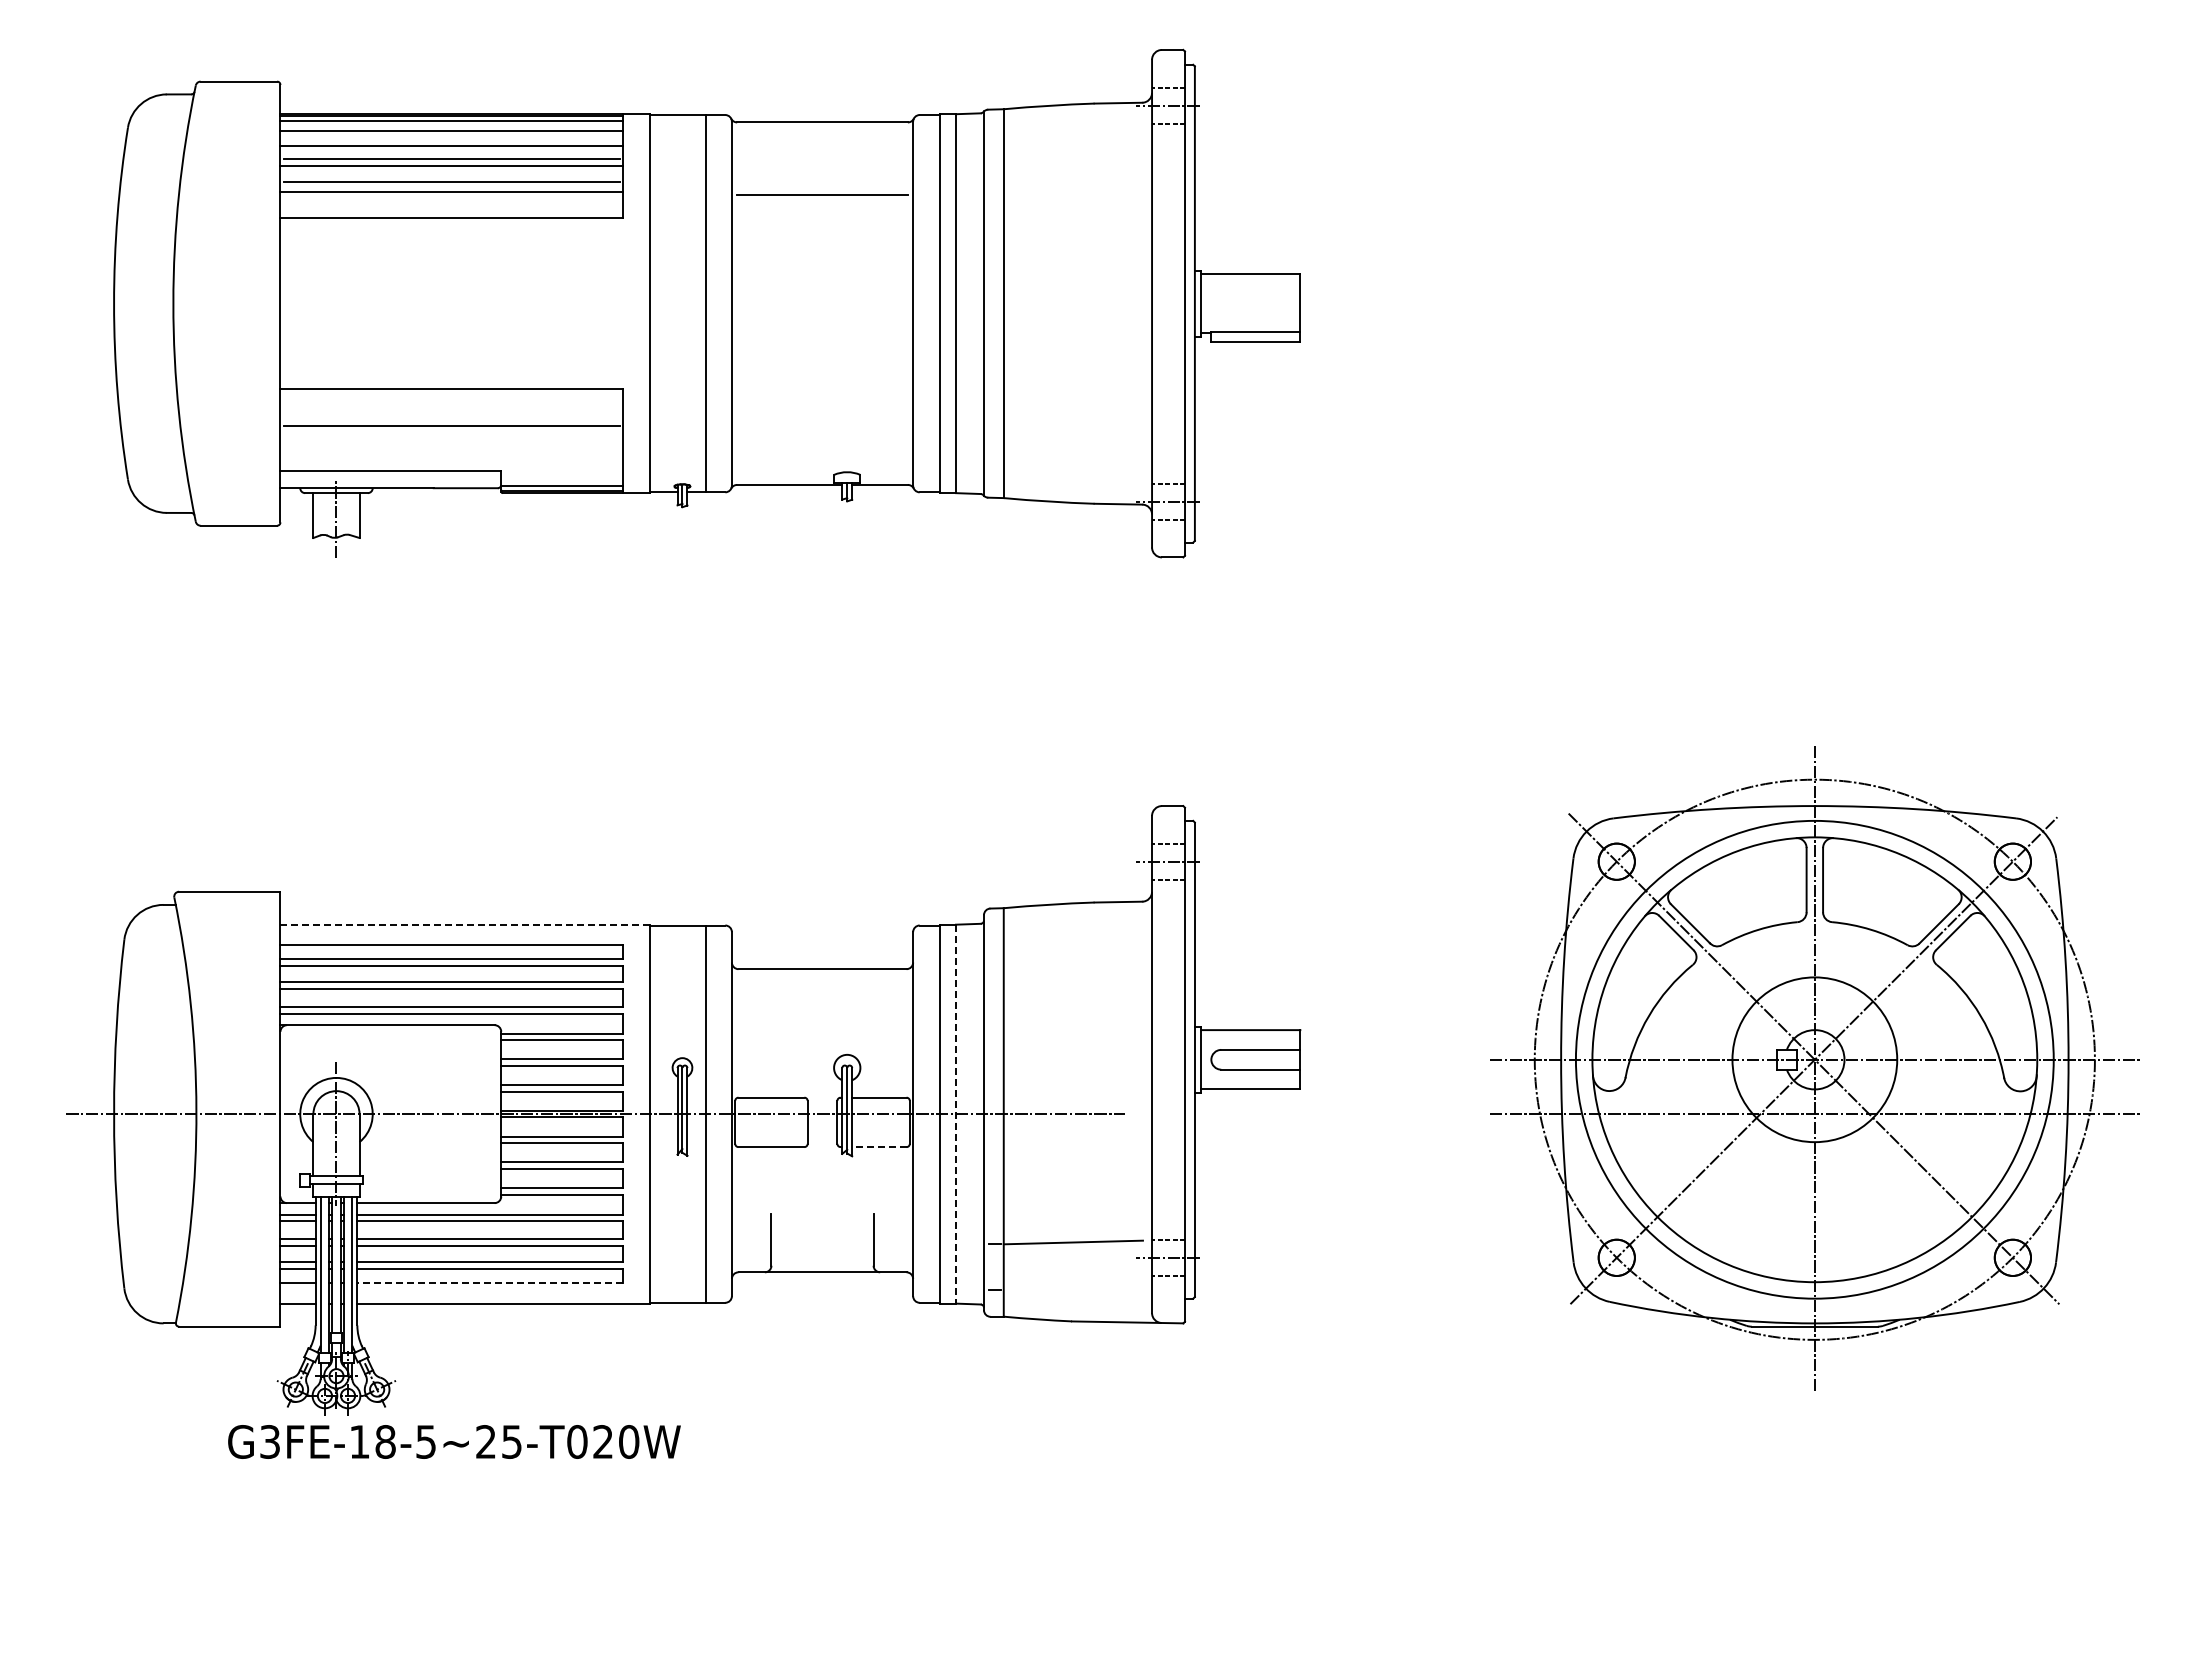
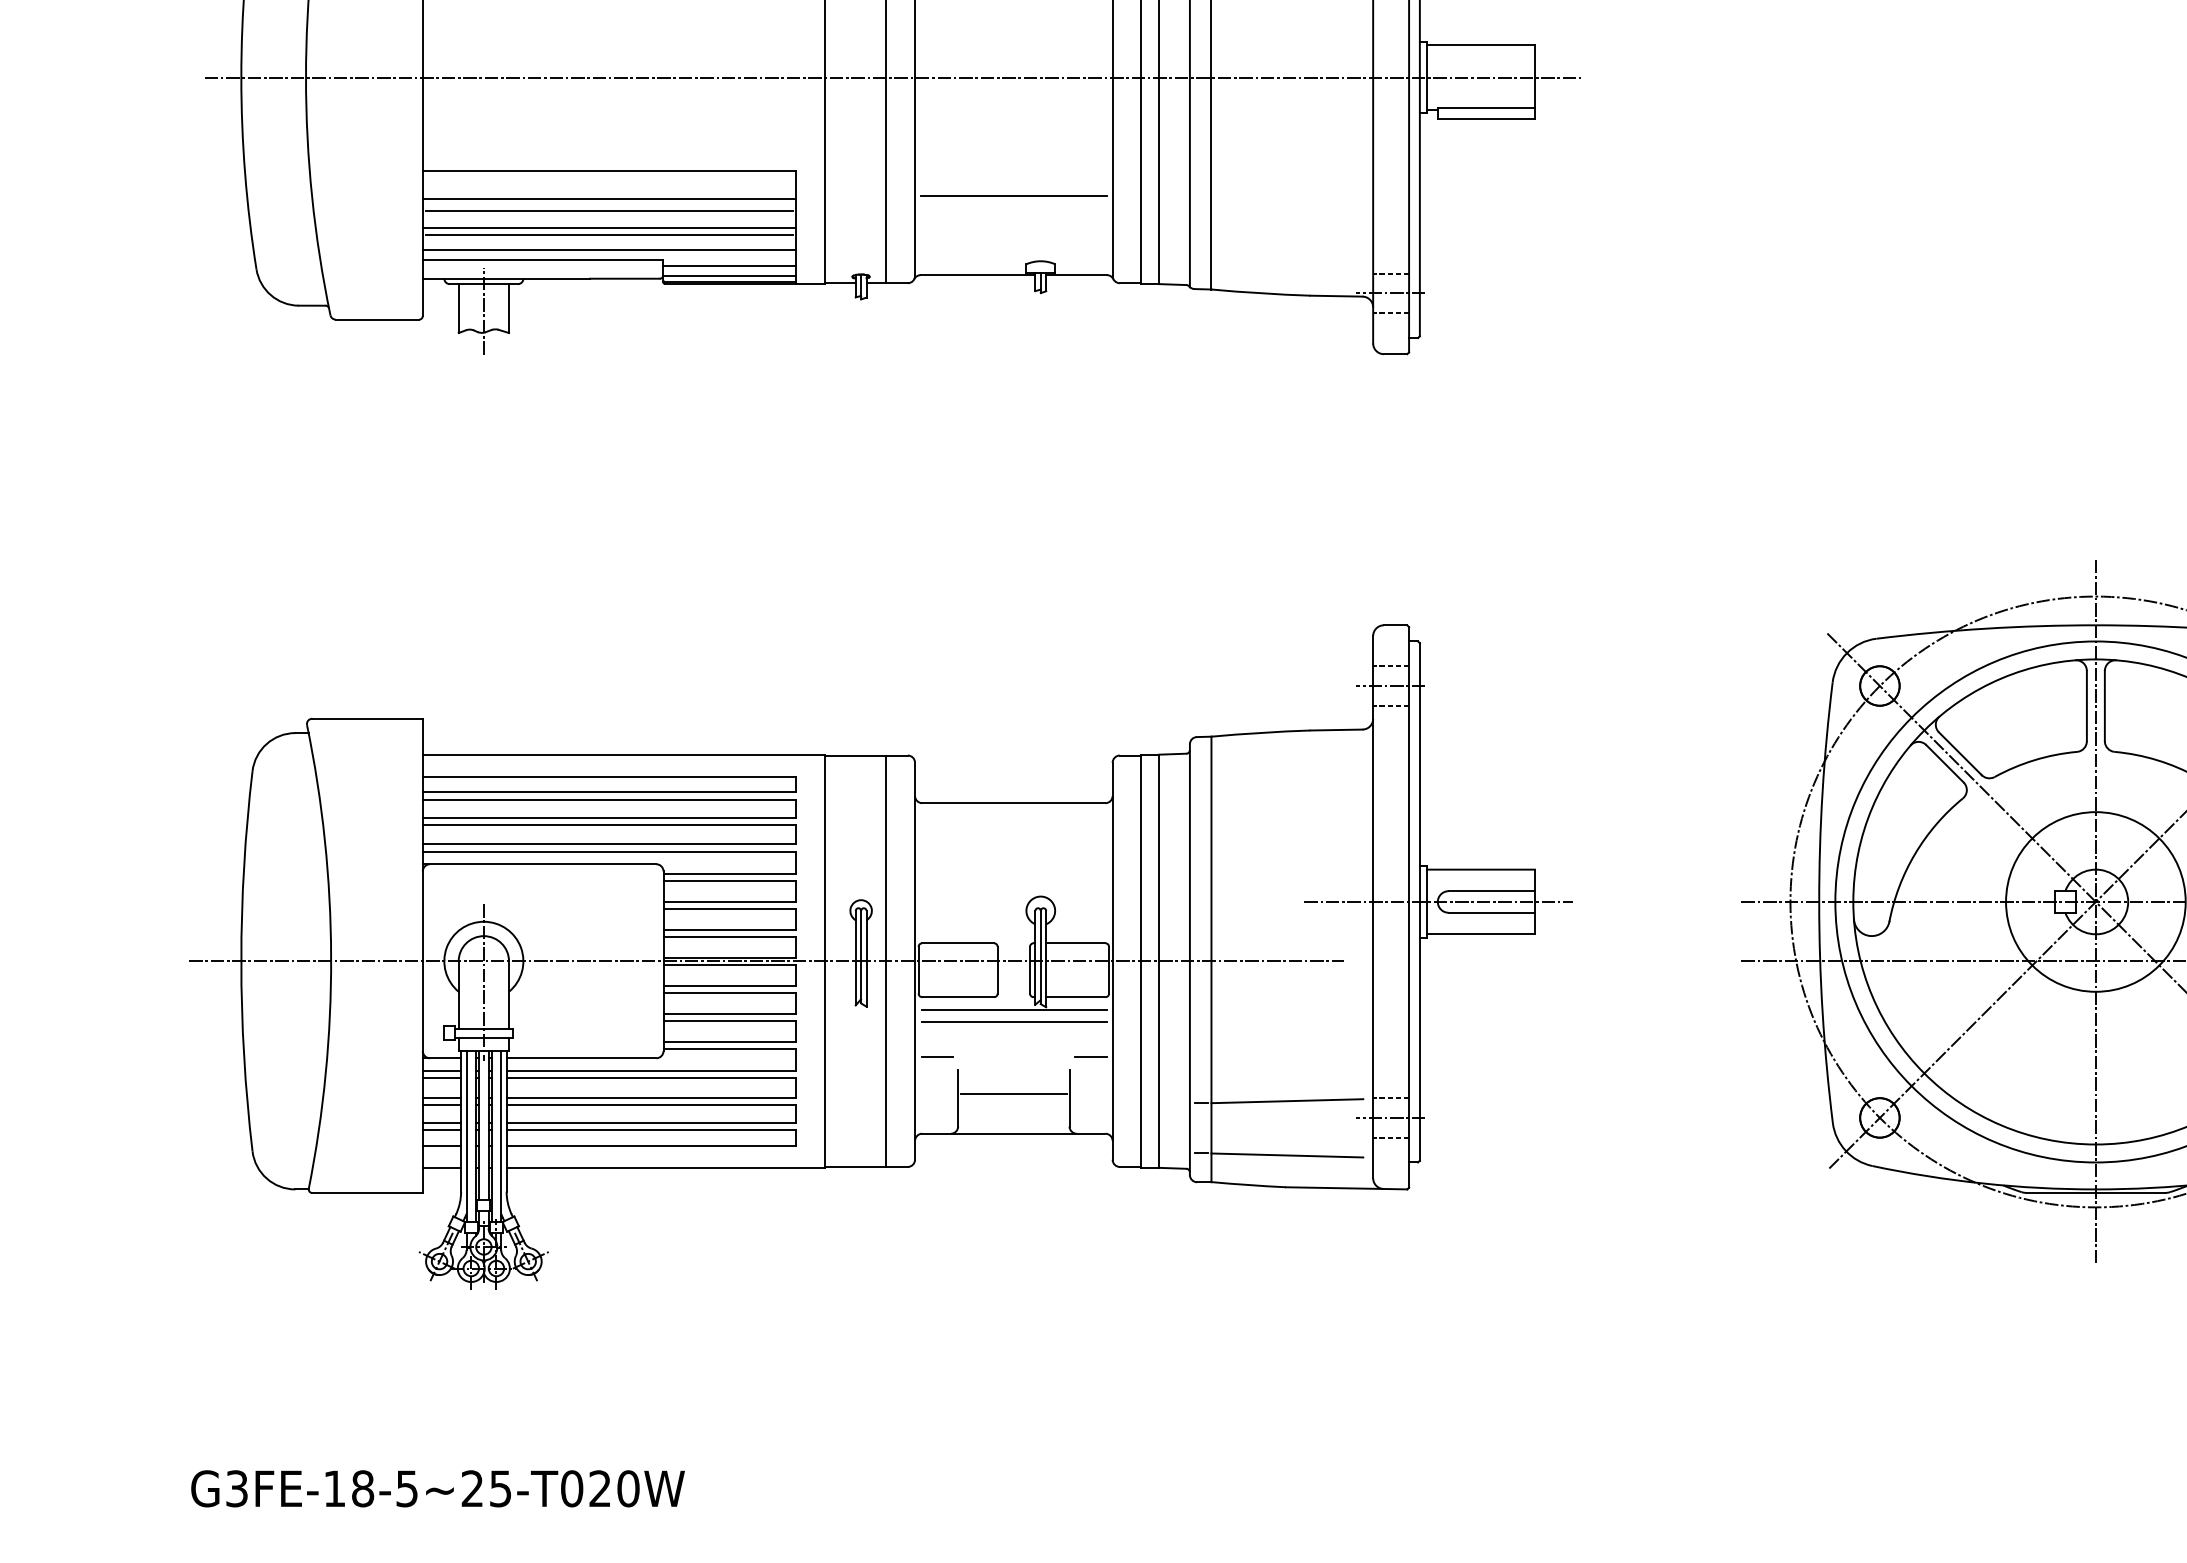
line: (711, 303) -> (892, 77), added
line: (822, 412) -> (1013, 196), added
line: (451, 414) -> (609, 198), added
line: (451, 441) -> (609, 227), added
line: (451, 448) -> (609, 235), added
line: (451, 461) -> (609, 249), added
line: (562, 476) -> (730, 265), added
line: (465, 924) -> (624, 754), dashed -> solid
line: (1211, 1059) -> (1437, 901), added
line: (955, 1114) -> (1158, 961), dashed -> solid
line: (878, 1147) -> (1074, 997), dashed -> solid
line: (822, 1158) -> (1013, 1009), added
line: (822, 1170) -> (1013, 1022), added
line: (752, 1202) -> (937, 1057), added
line: (892, 1202) -> (1090, 1057), added
line: (821, 1235) -> (1012, 1093), added
line: (490, 1283) -> (651, 1145), dashed -> solid
line: (1072, 1292) -> (1286, 1155), added
text: (454, 1441) -> (438, 1488), moved

